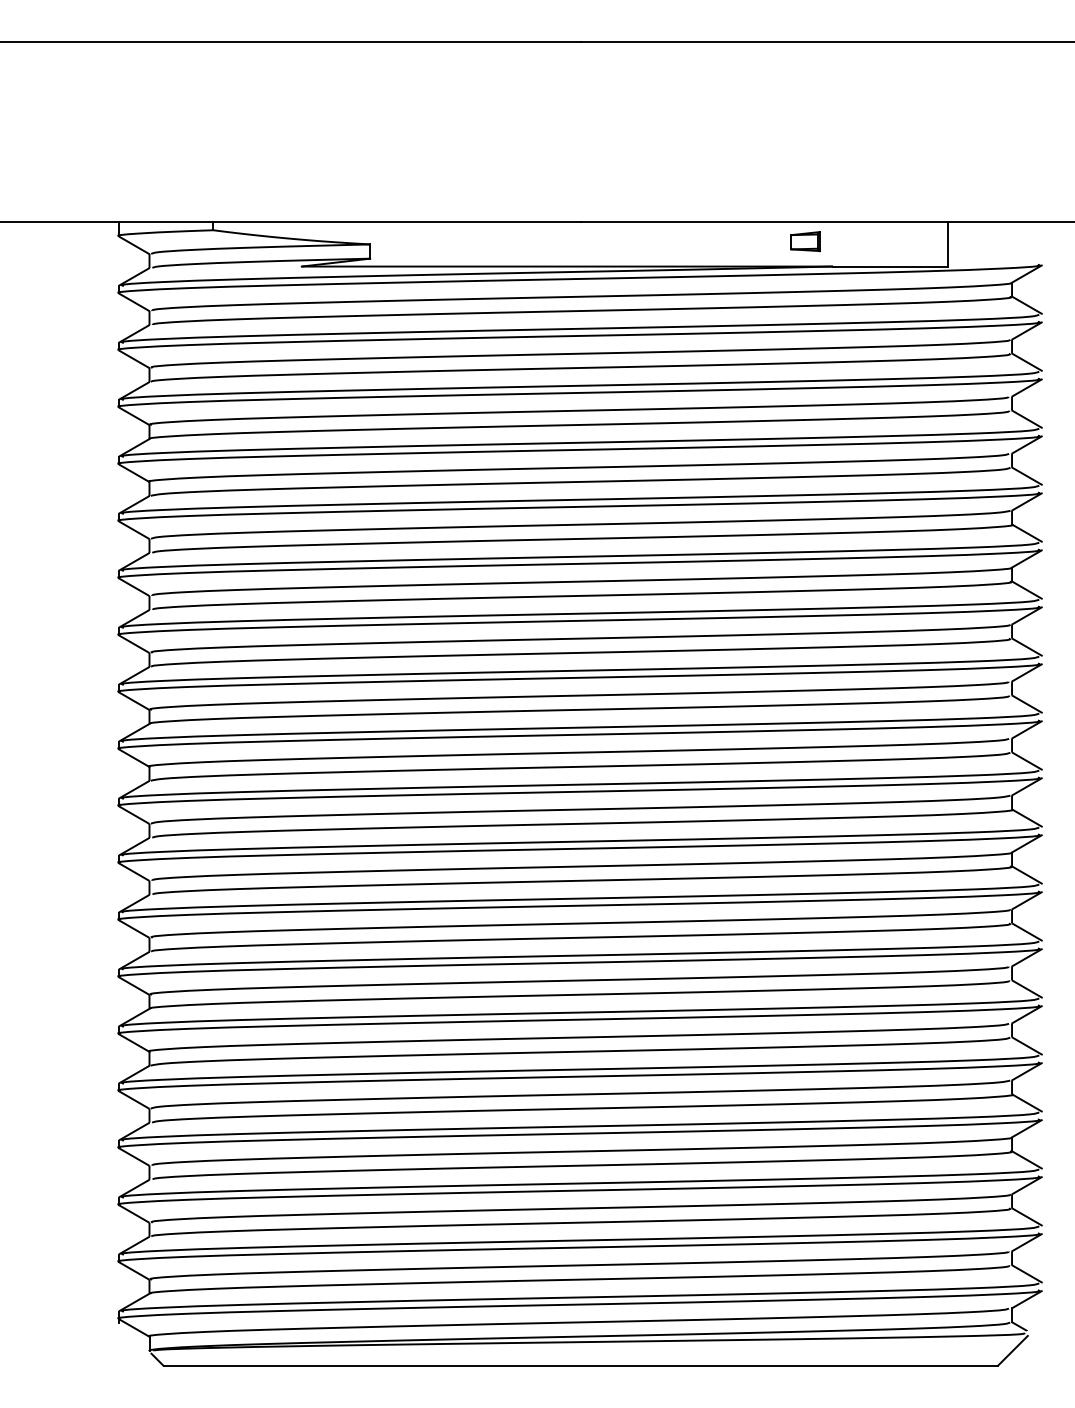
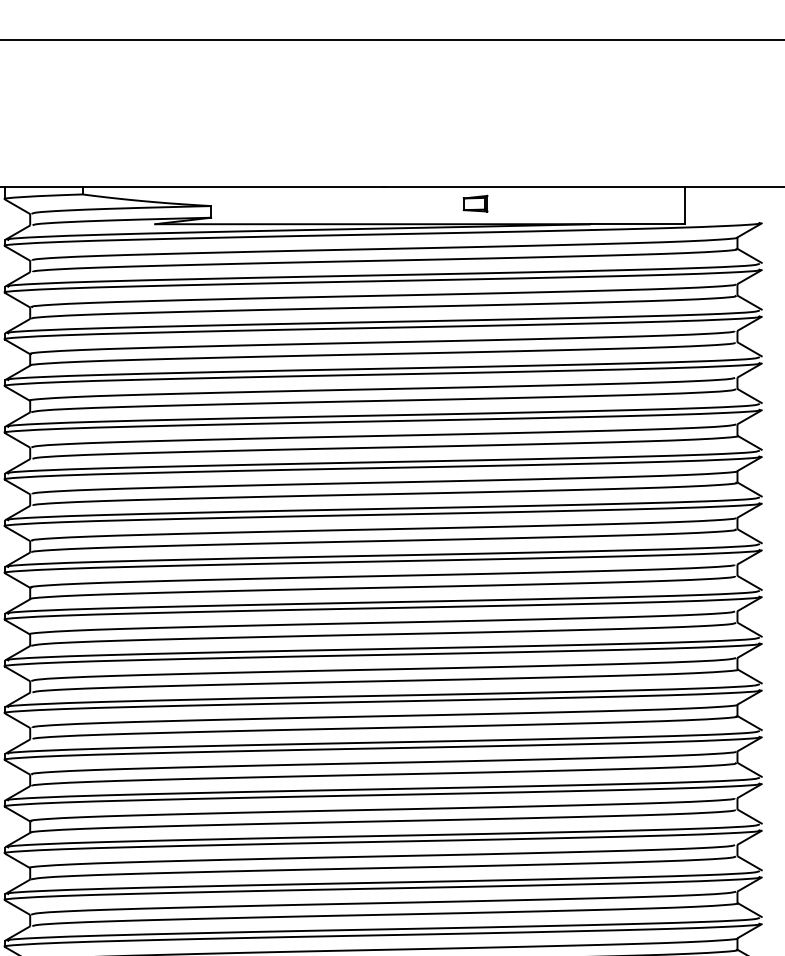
part: (805, 241) -> (475, 203), moved

